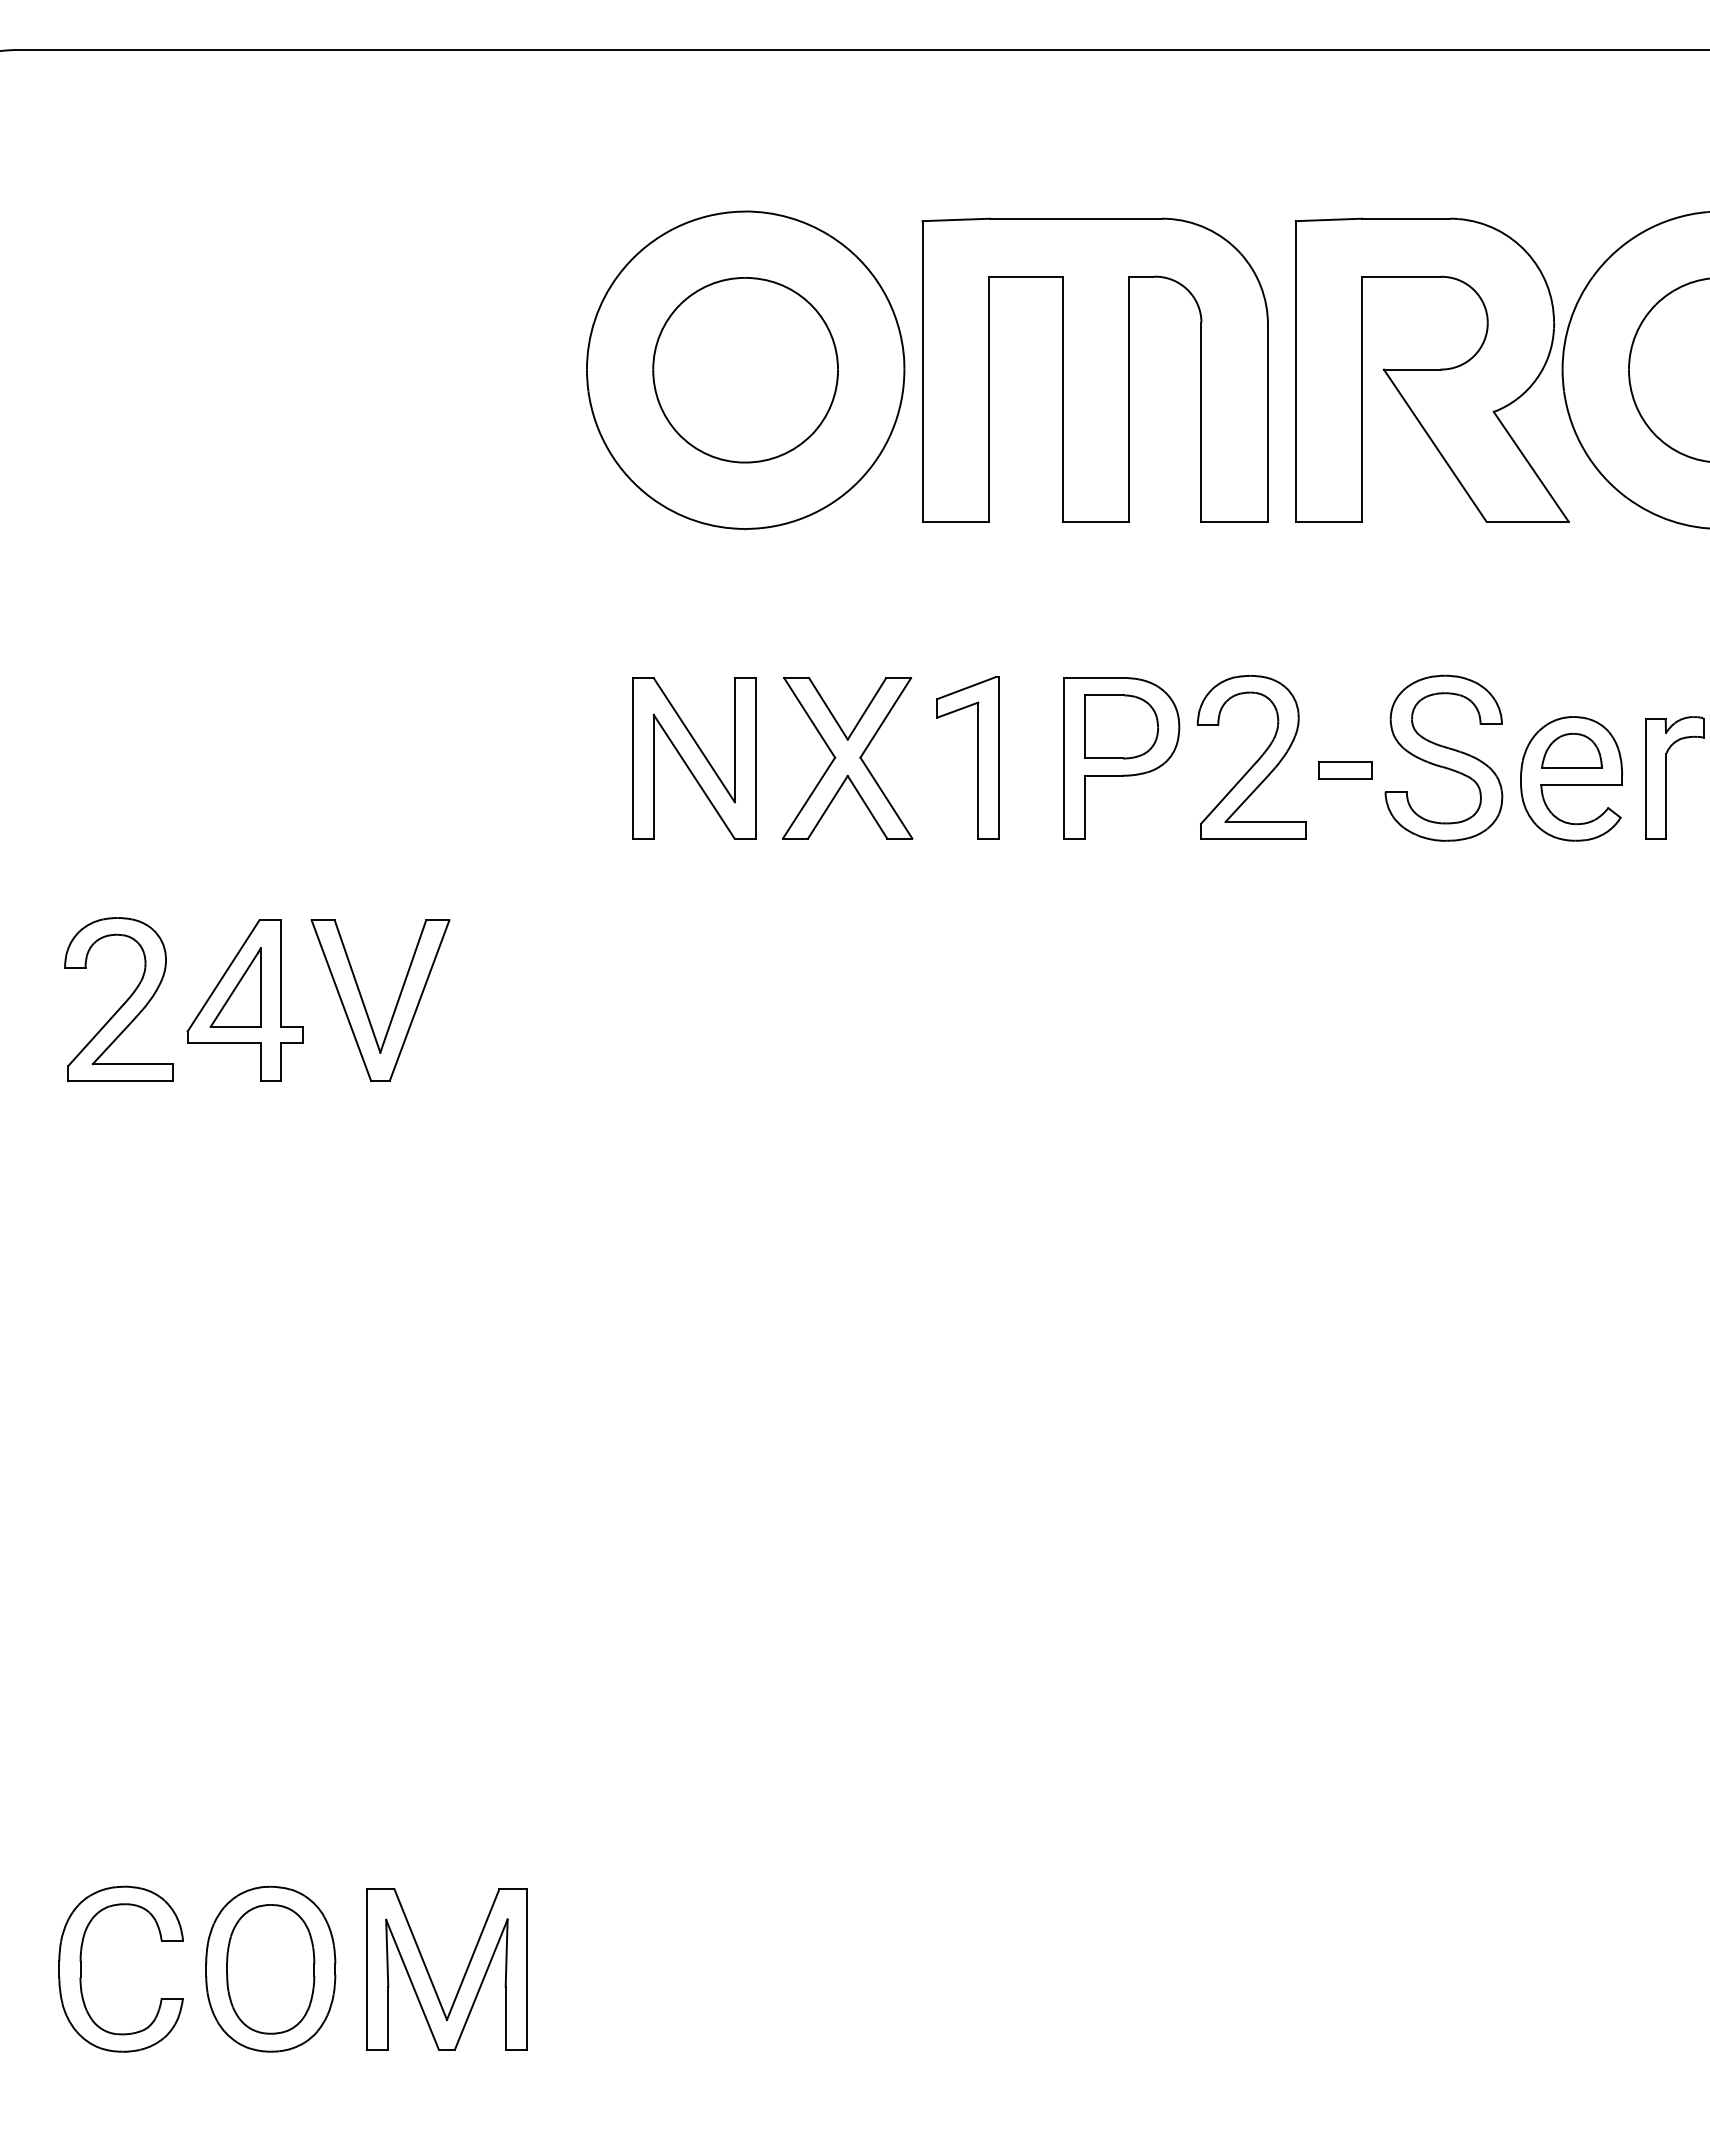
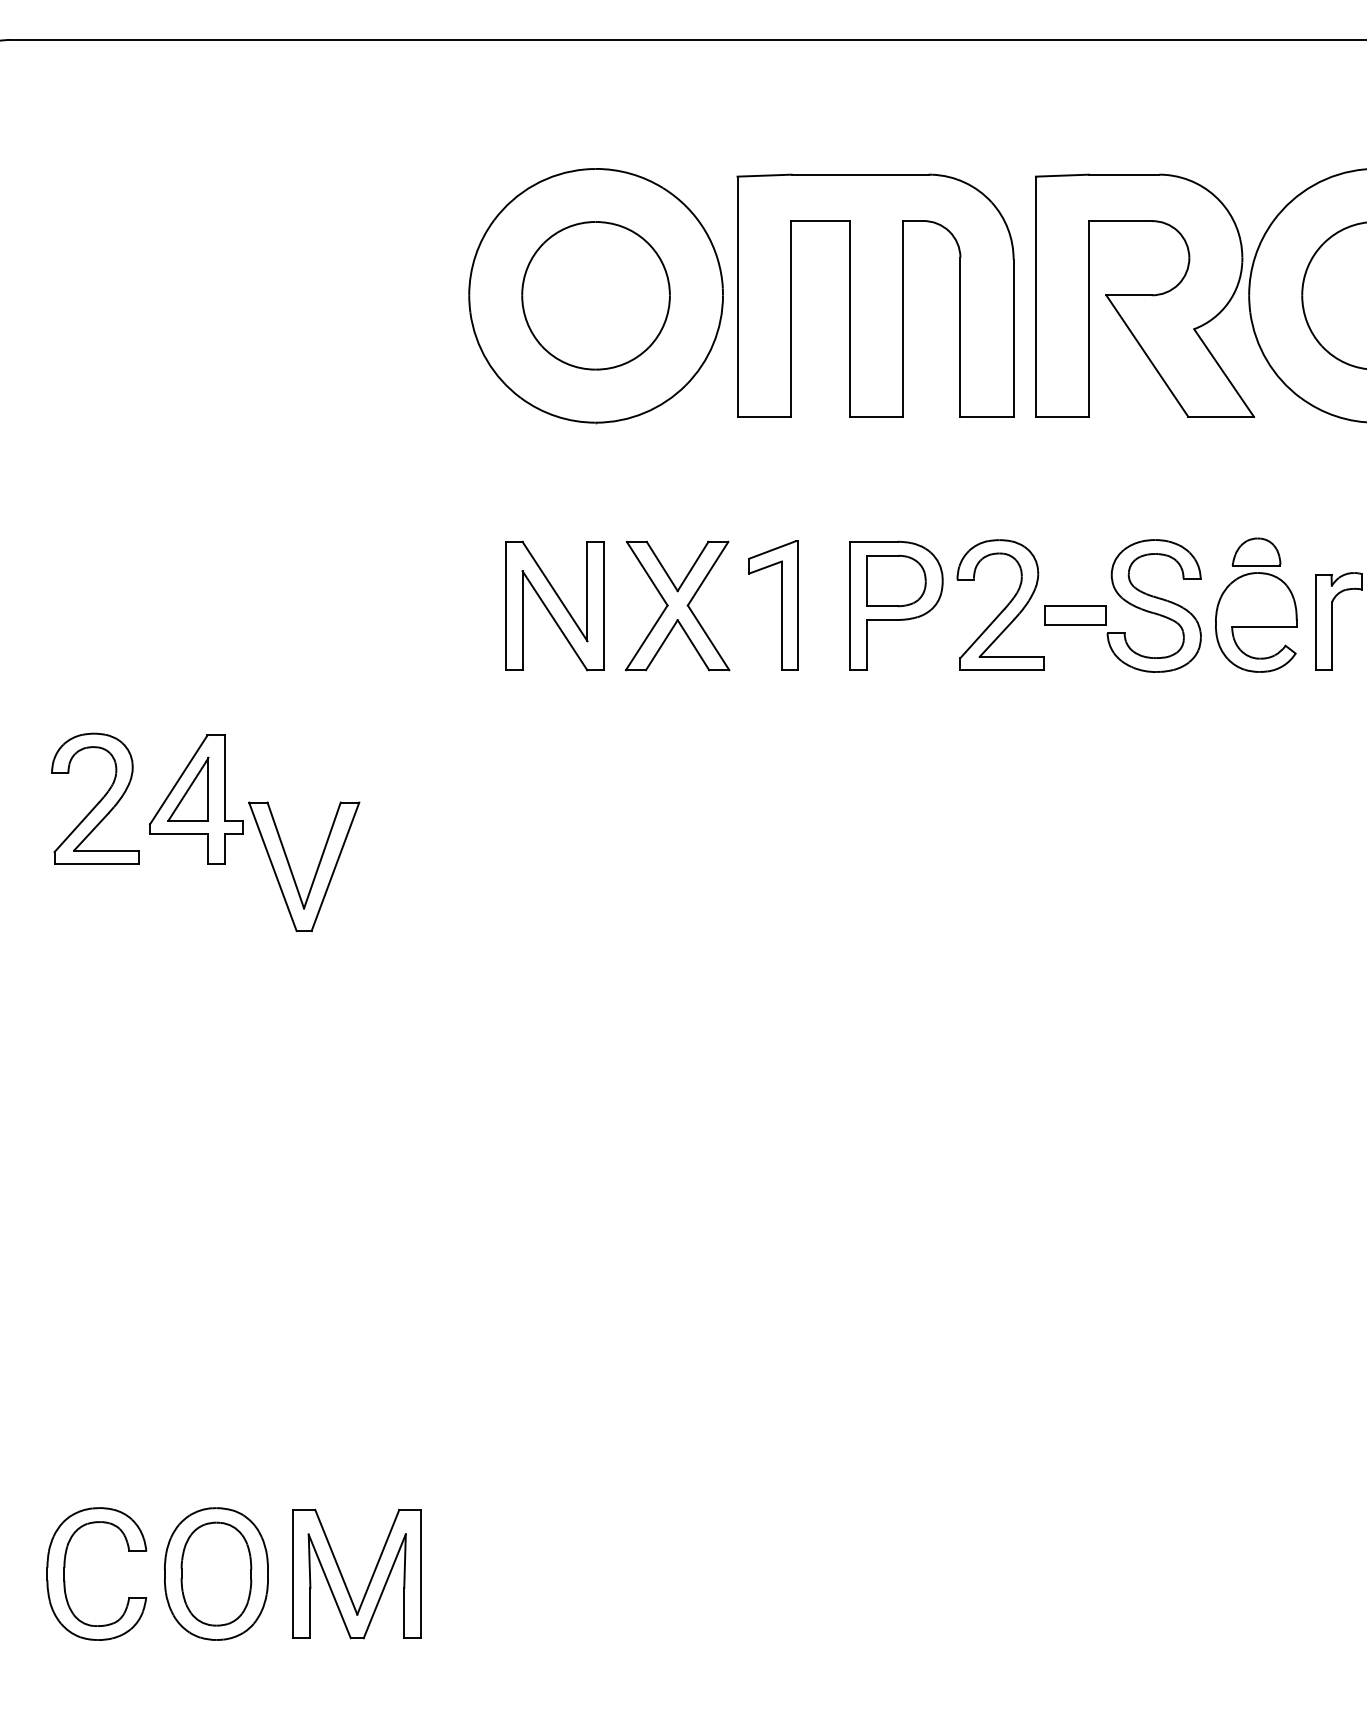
part: (1571, 750) -> (1256, 551), moved
part: (1345, 770) -> (1075, 615), size x1.4
part: (365, 1005) -> (292, 870), moved

